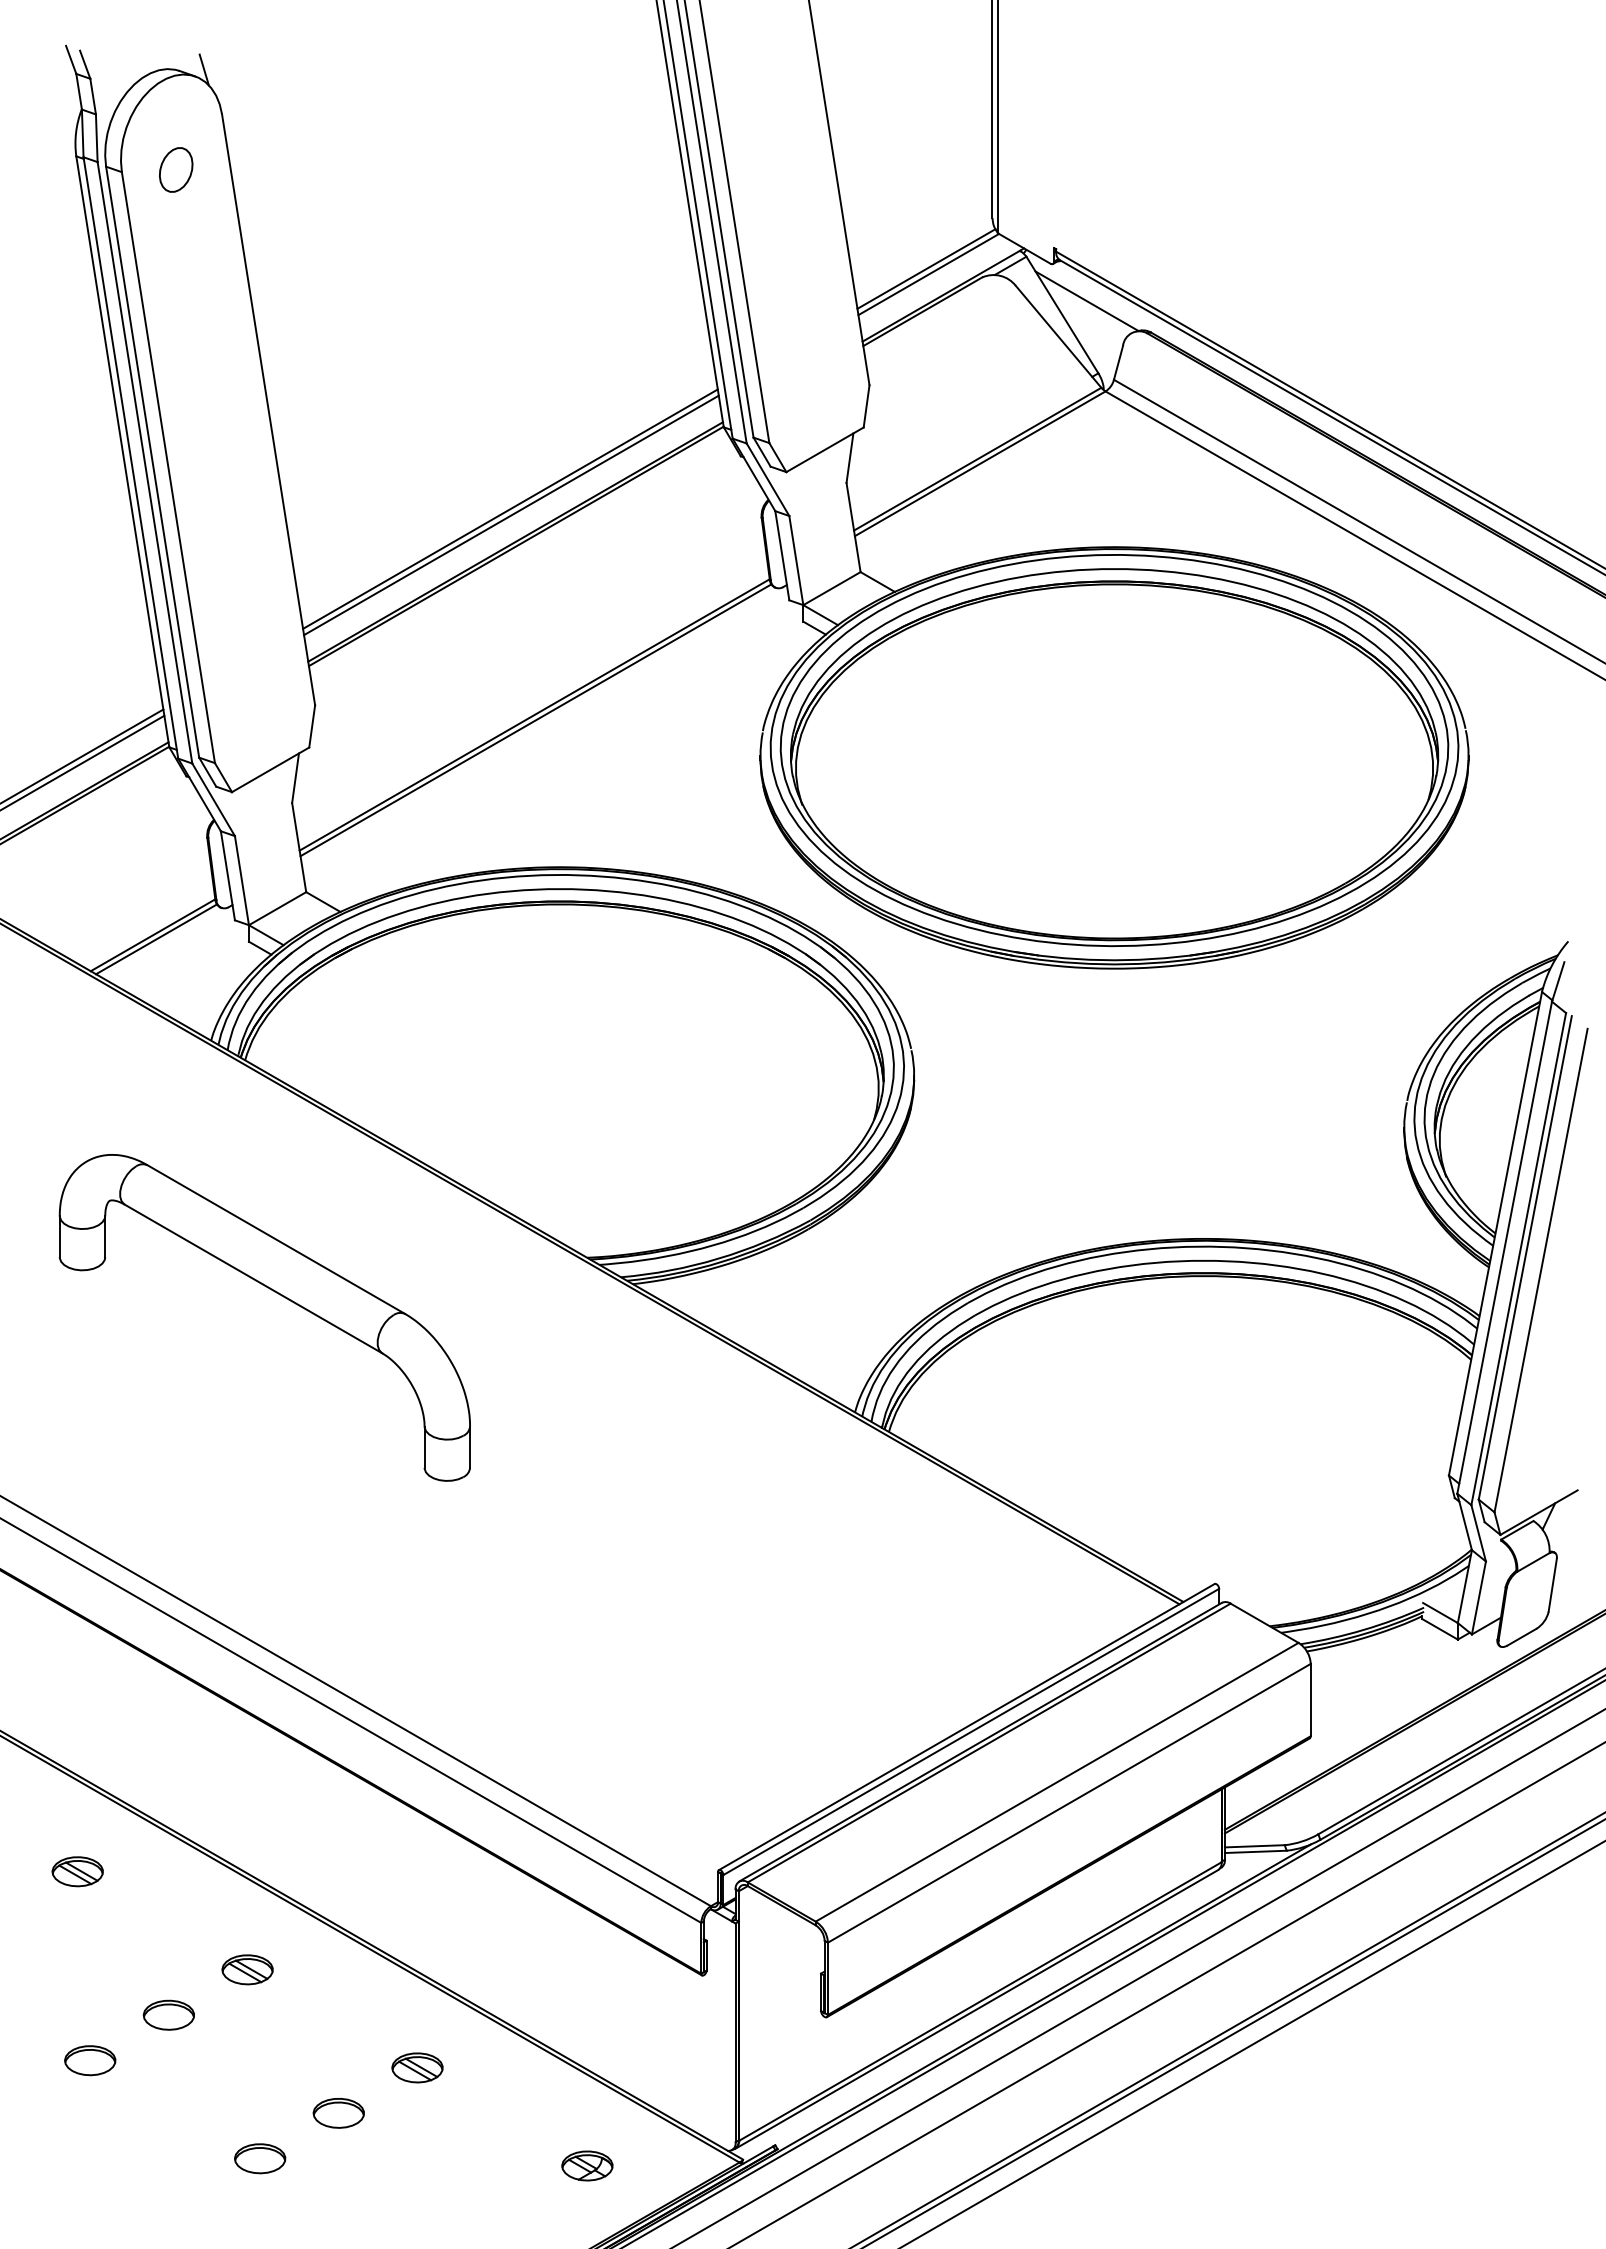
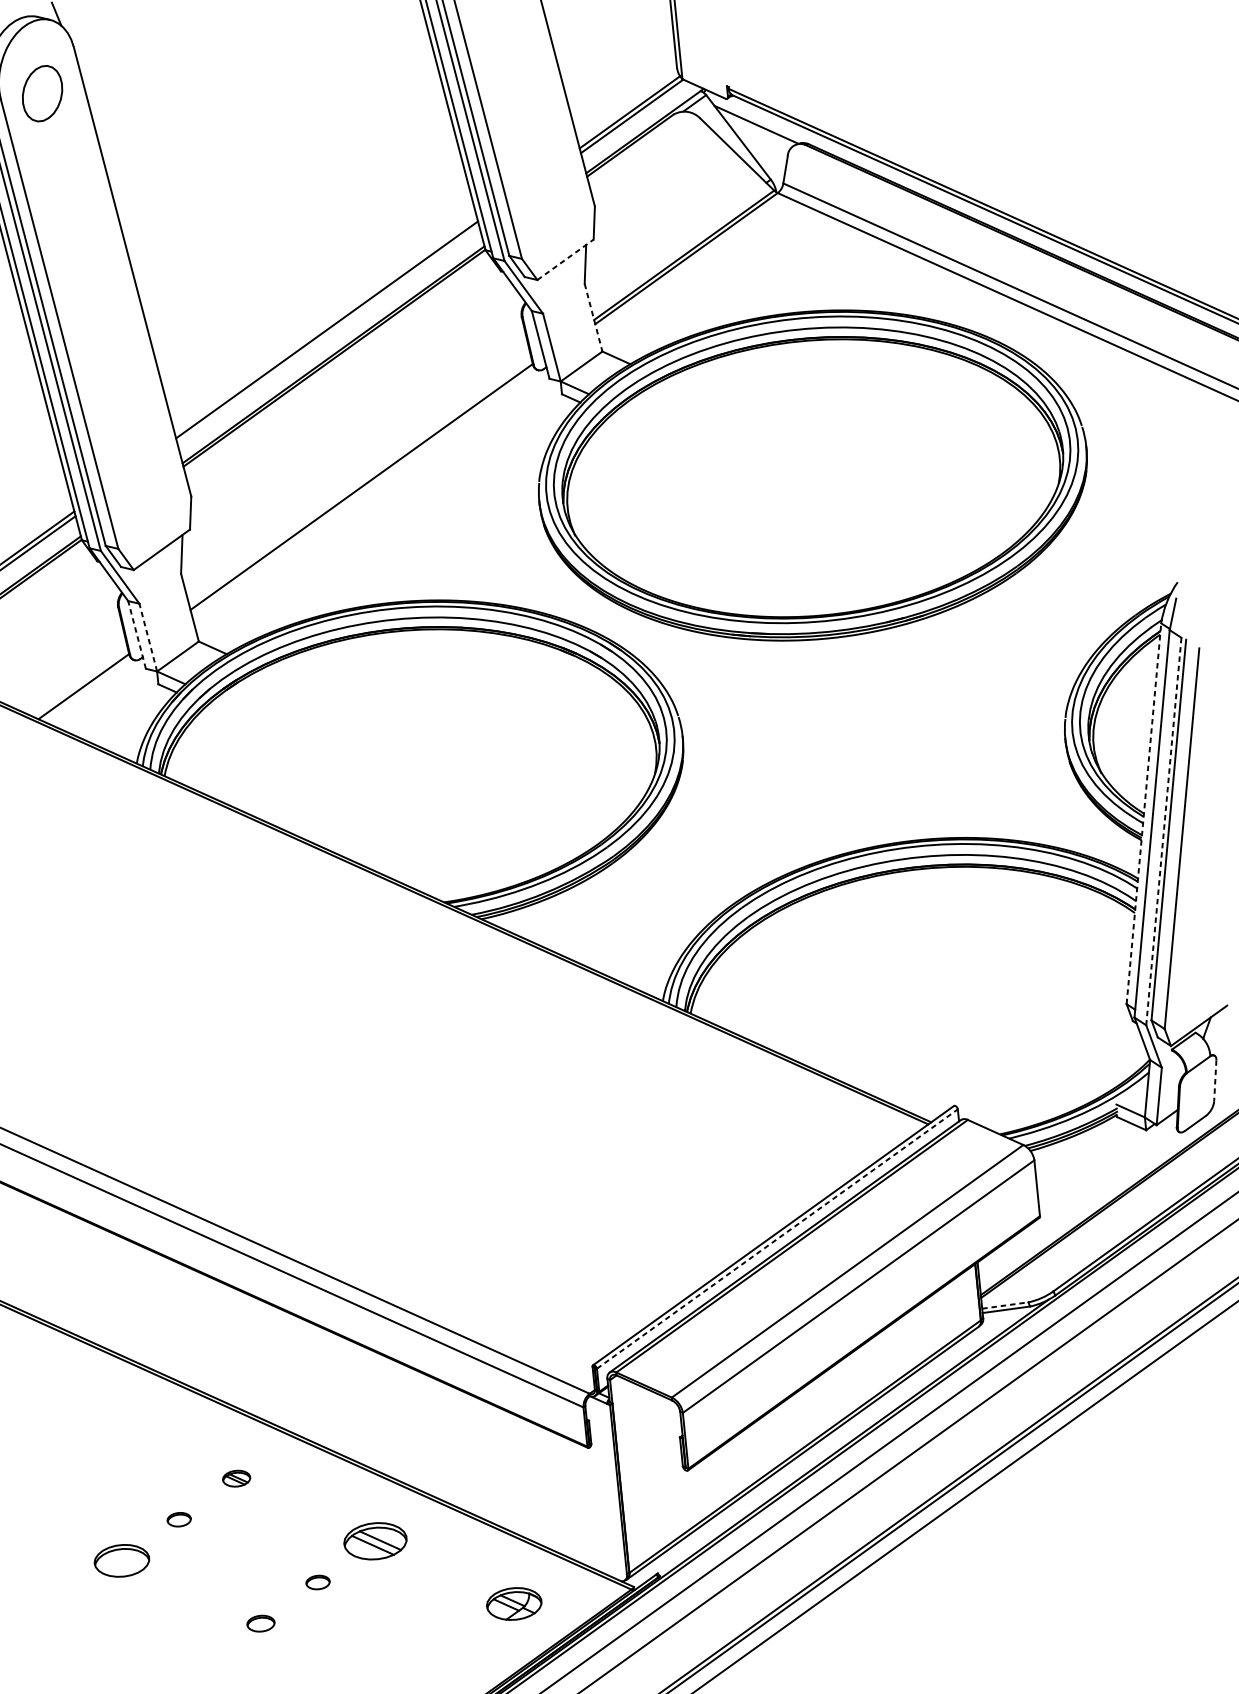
part: (176, 169) -> (42, 93), size x1.6
line: (825, 449) -> (565, 259), solid -> dashed
line: (511, 515) -> (328, 334), removed
line: (853, 528) -> (593, 318), solid -> dashed
line: (535, 720) -> (362, 491), removed
line: (227, 875) -> (136, 634), solid -> dashed
line: (241, 880) -> (147, 637), solid -> dashed
line: (156, 939) -> (86, 689), removed
line: (1495, 1233) -> (1143, 813), solid -> dashed
line: (1518, 1259) -> (1163, 831), solid -> dashed
part: (276, 1293) -> (206, 953), removed
line: (1552, 1585) -> (1215, 1081), solid -> dashed
line: (971, 1731) -> (777, 1238), solid -> dashed
line: (1254, 1846) -> (1005, 1305), solid -> dashed
part: (77, 1871) -> (97, 1415), removed
part: (247, 1969) -> (236, 1478), size x0.7
part: (168, 2014) -> (178, 1519), size x0.6
part: (90, 2060) -> (122, 1560), size x1.4
part: (417, 2067) -> (375, 1541), size x1.6
part: (338, 2113) -> (317, 1582), size x0.6
part: (260, 2158) -> (261, 1623), size x0.7
part: (587, 2165) -> (514, 1603), size x1.4

